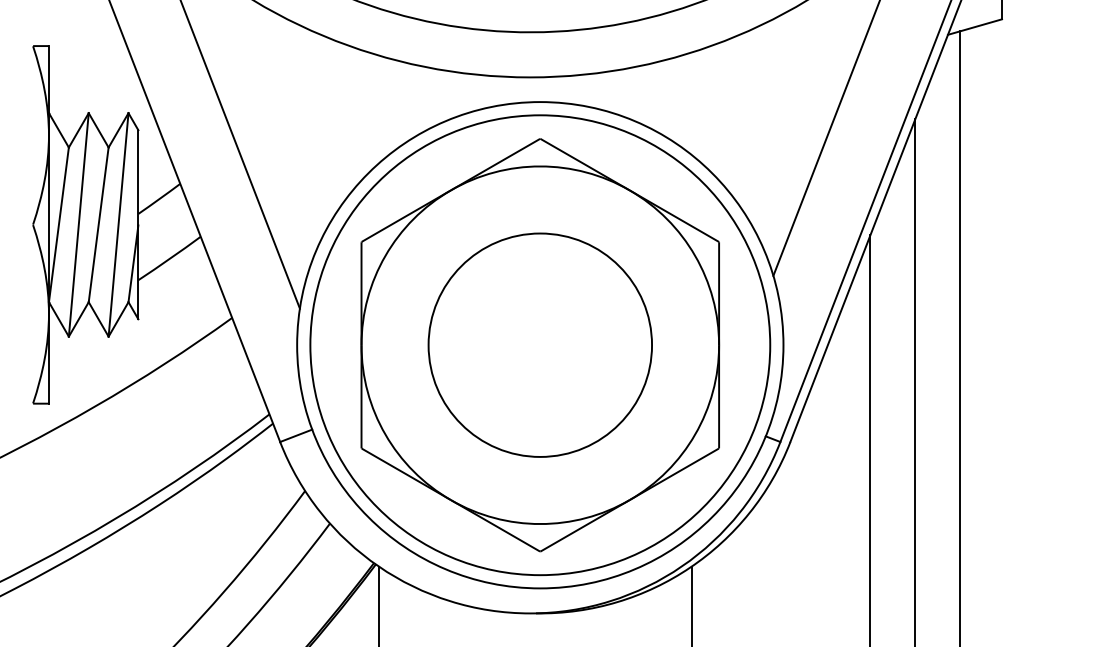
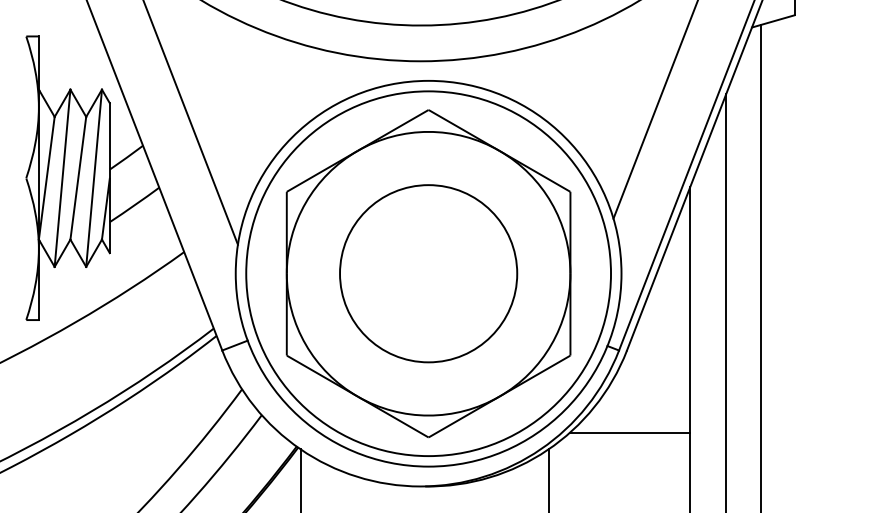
line: (794, 545) -> (630, 432), added

